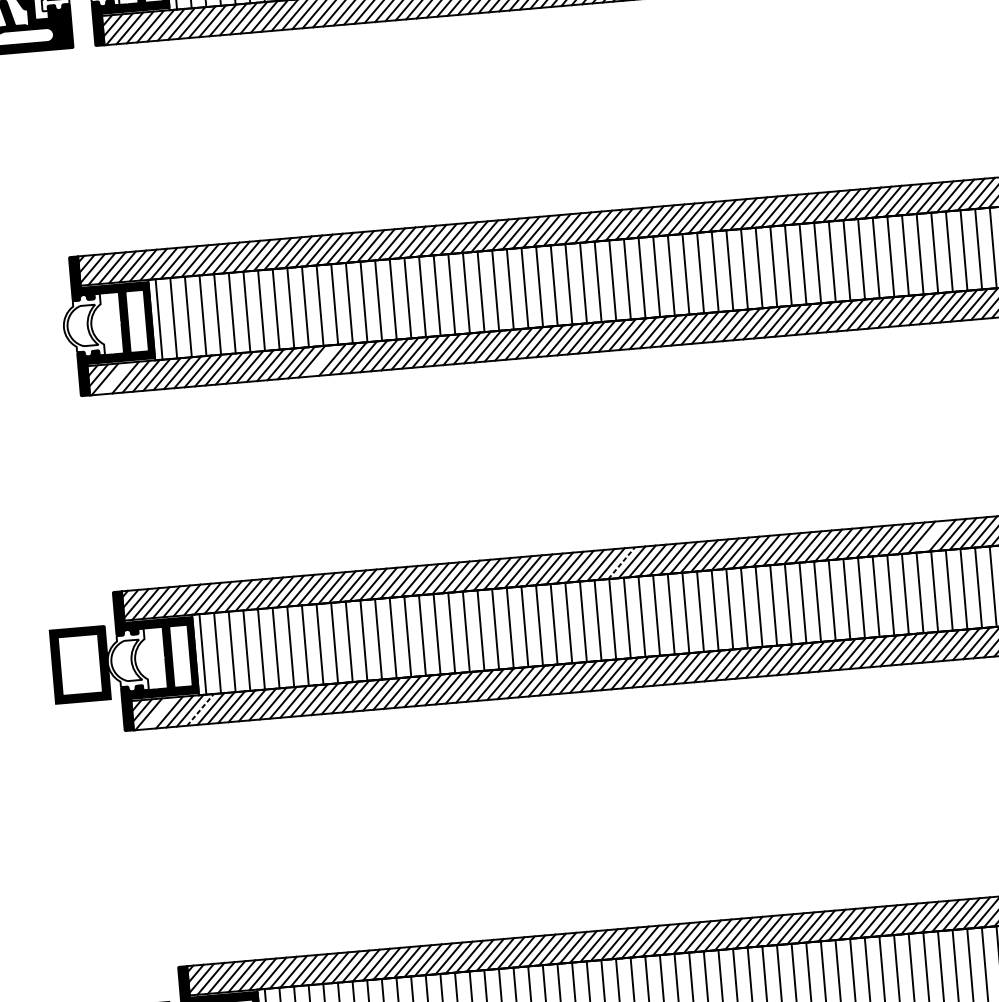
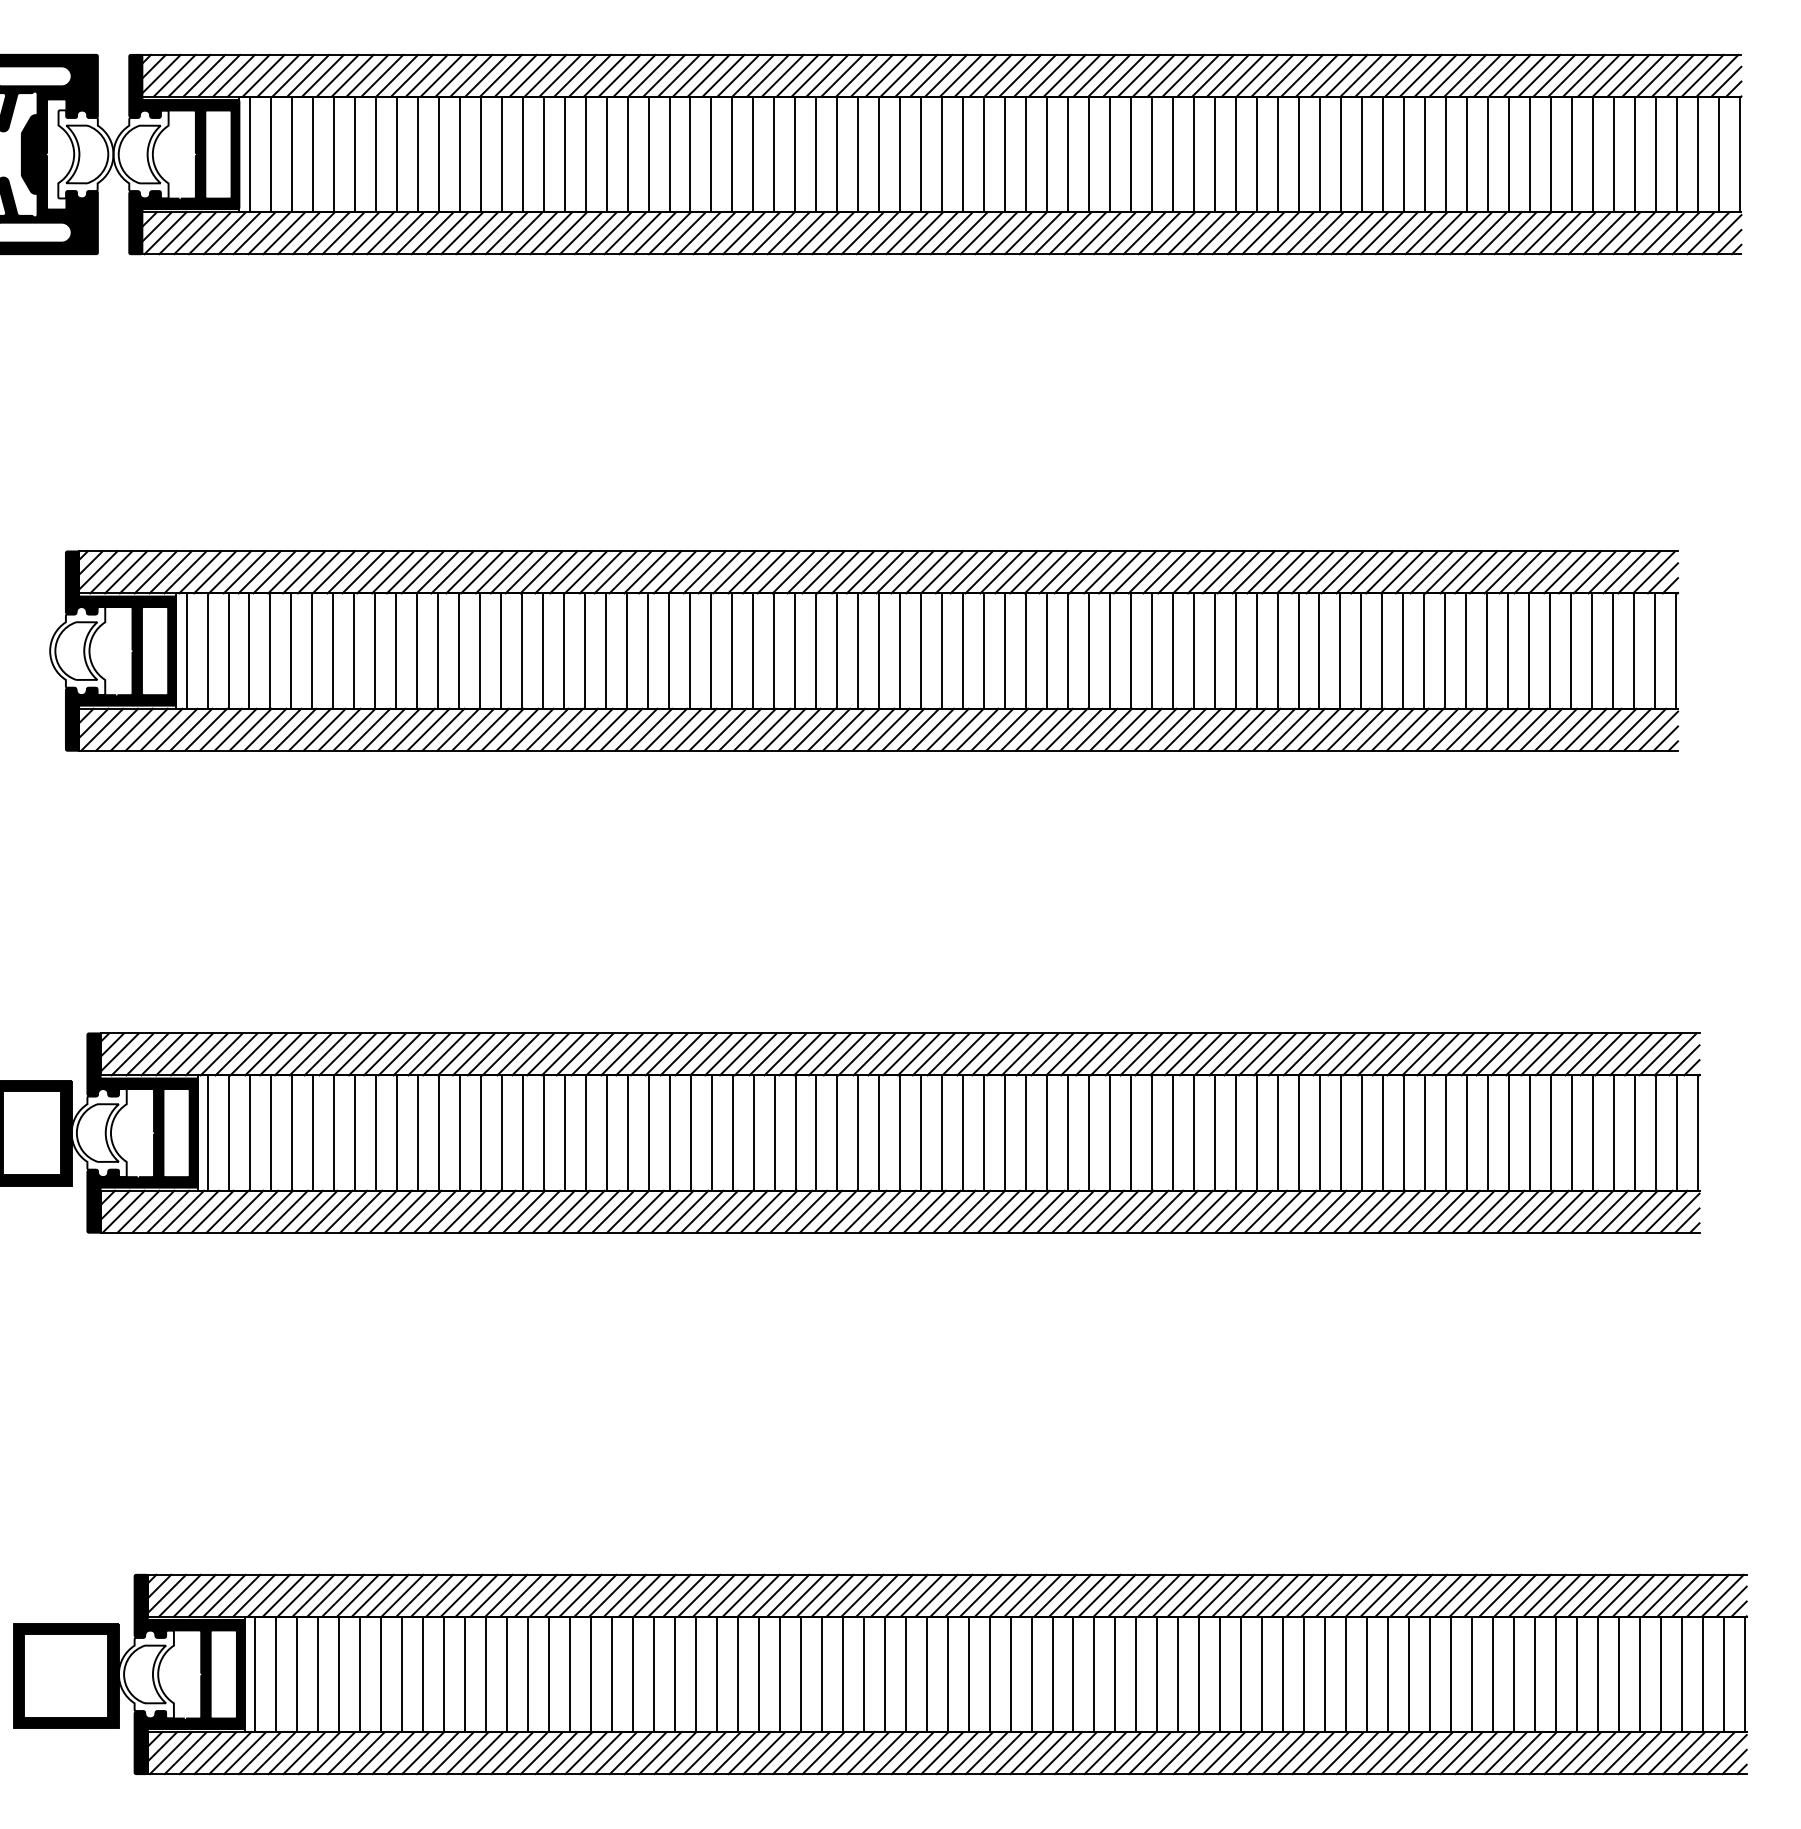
line: (322, 360) -> (413, 729), added
line: (115, 378) -> (117, 729), added
line: (932, 536) -> (1260, 1054), added
line: (621, 563) -> (815, 1054), dashed -> solid
line: (200, 709) -> (197, 1211), dashed -> solid
line: (159, 713) -> (138, 1211), added

